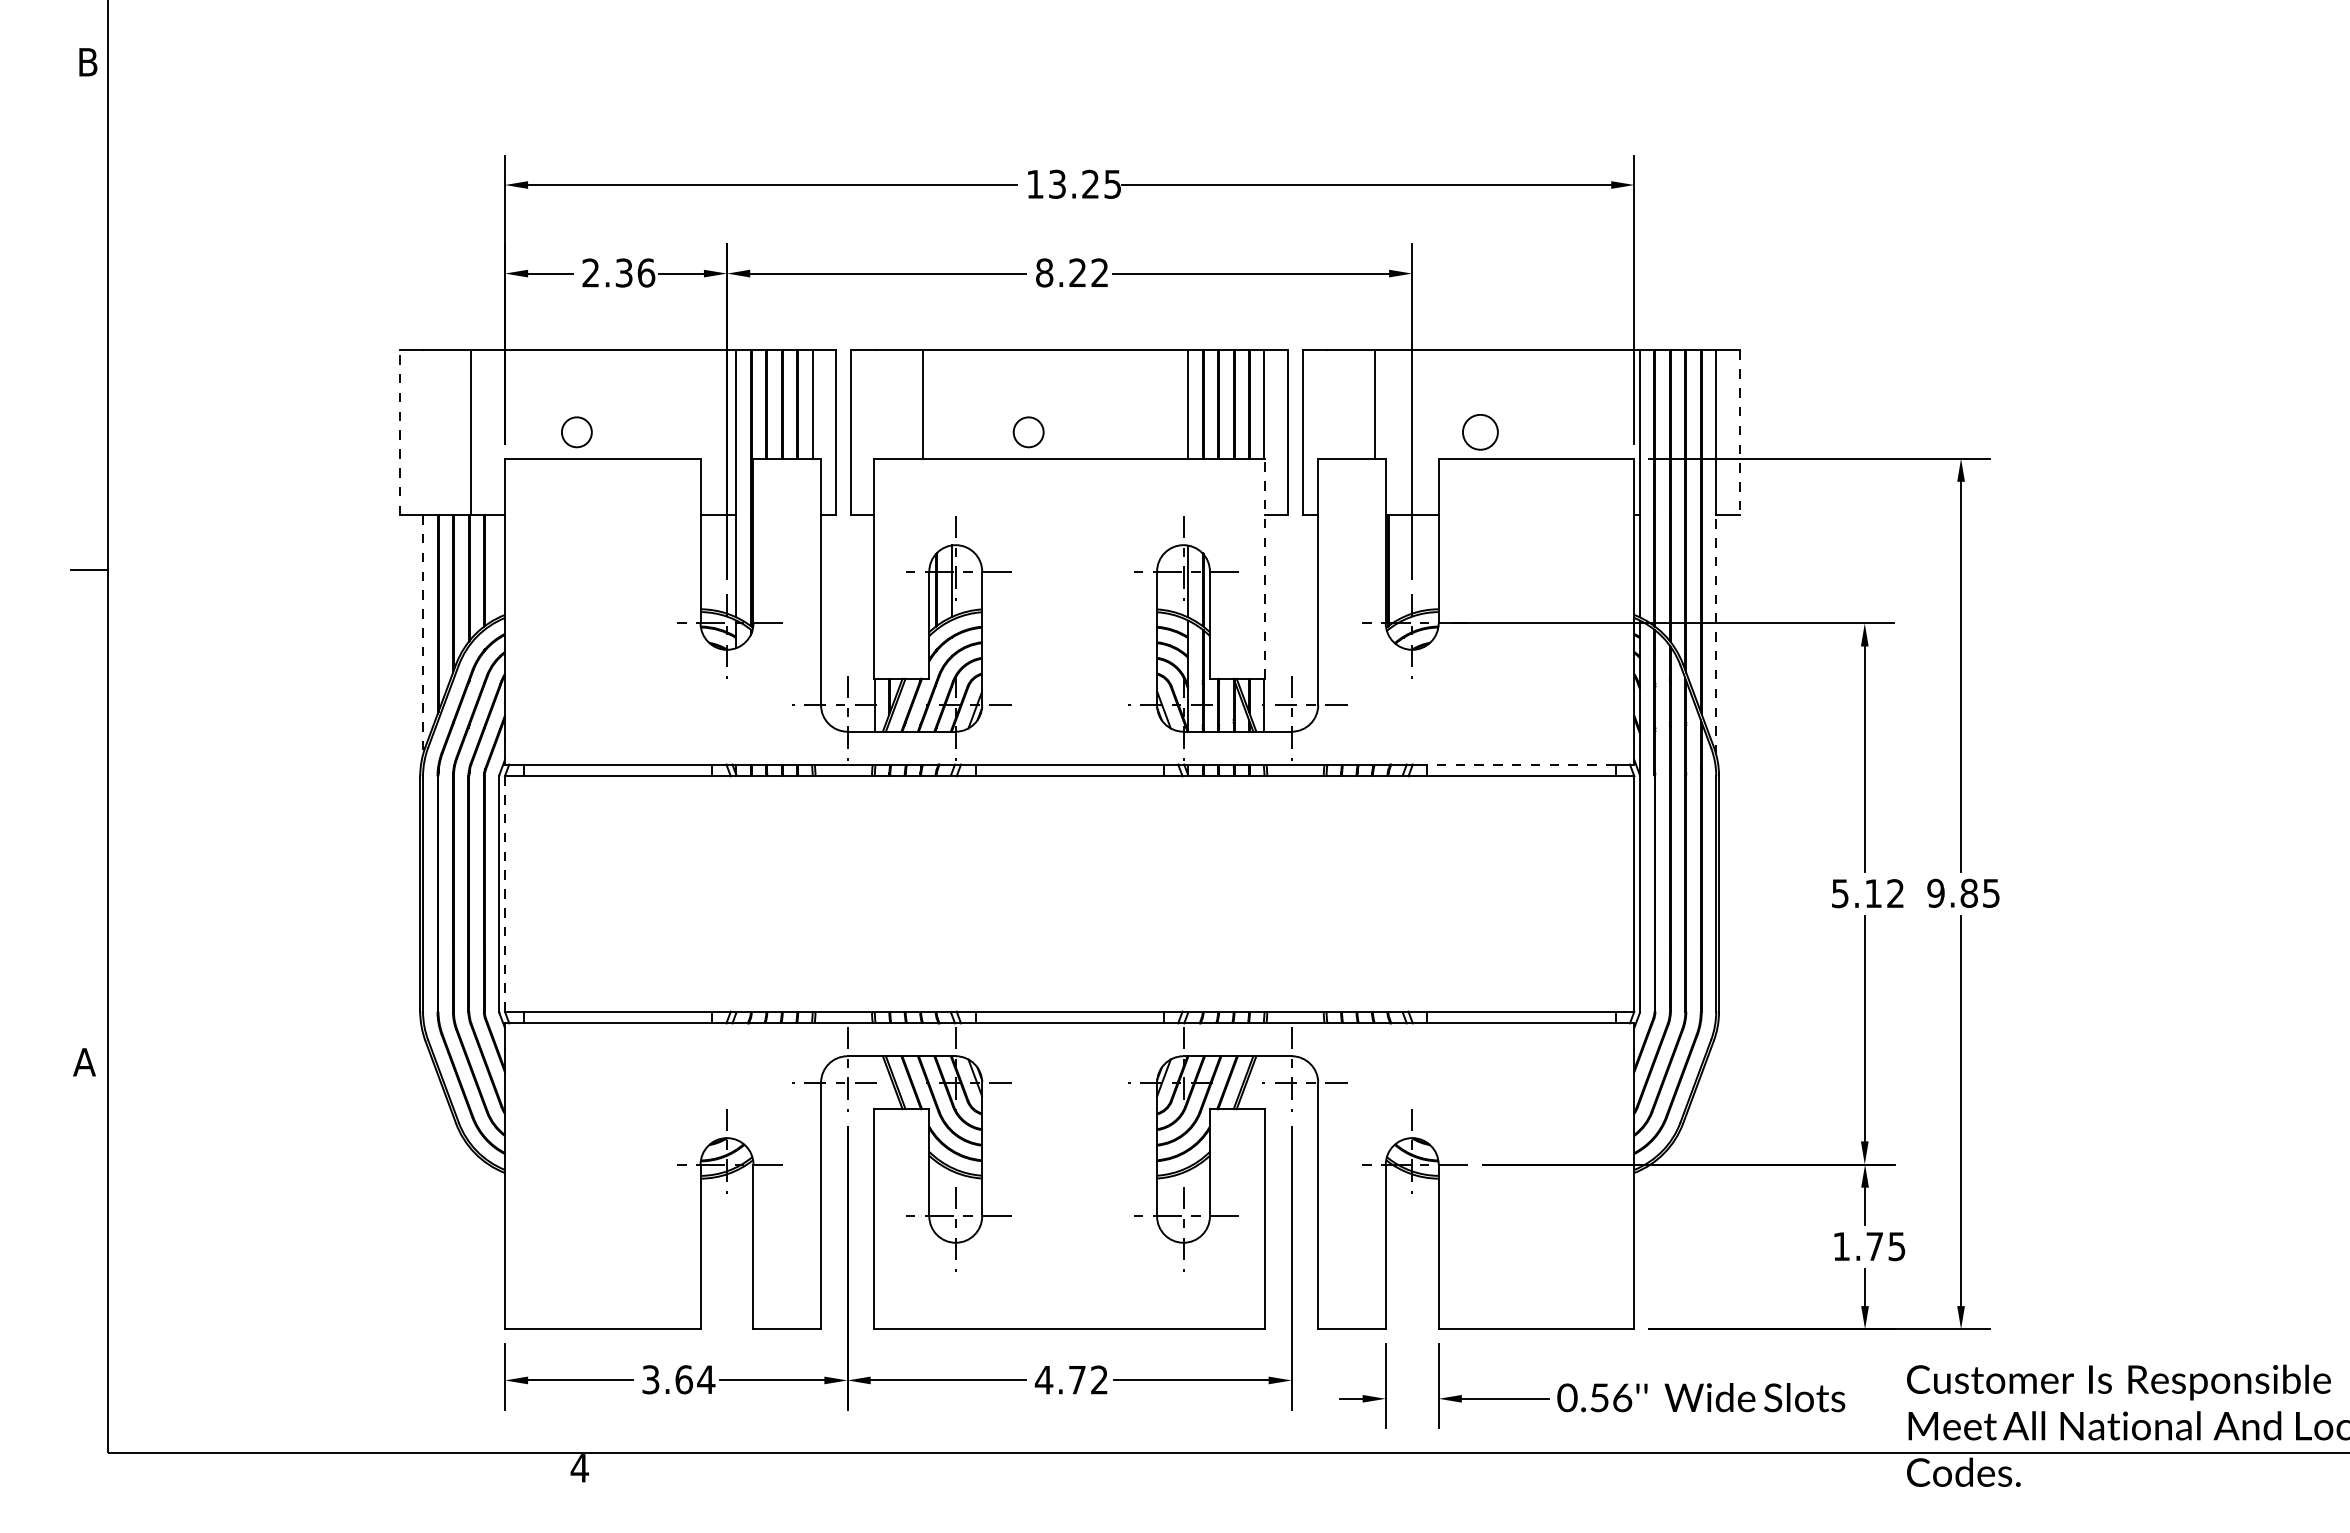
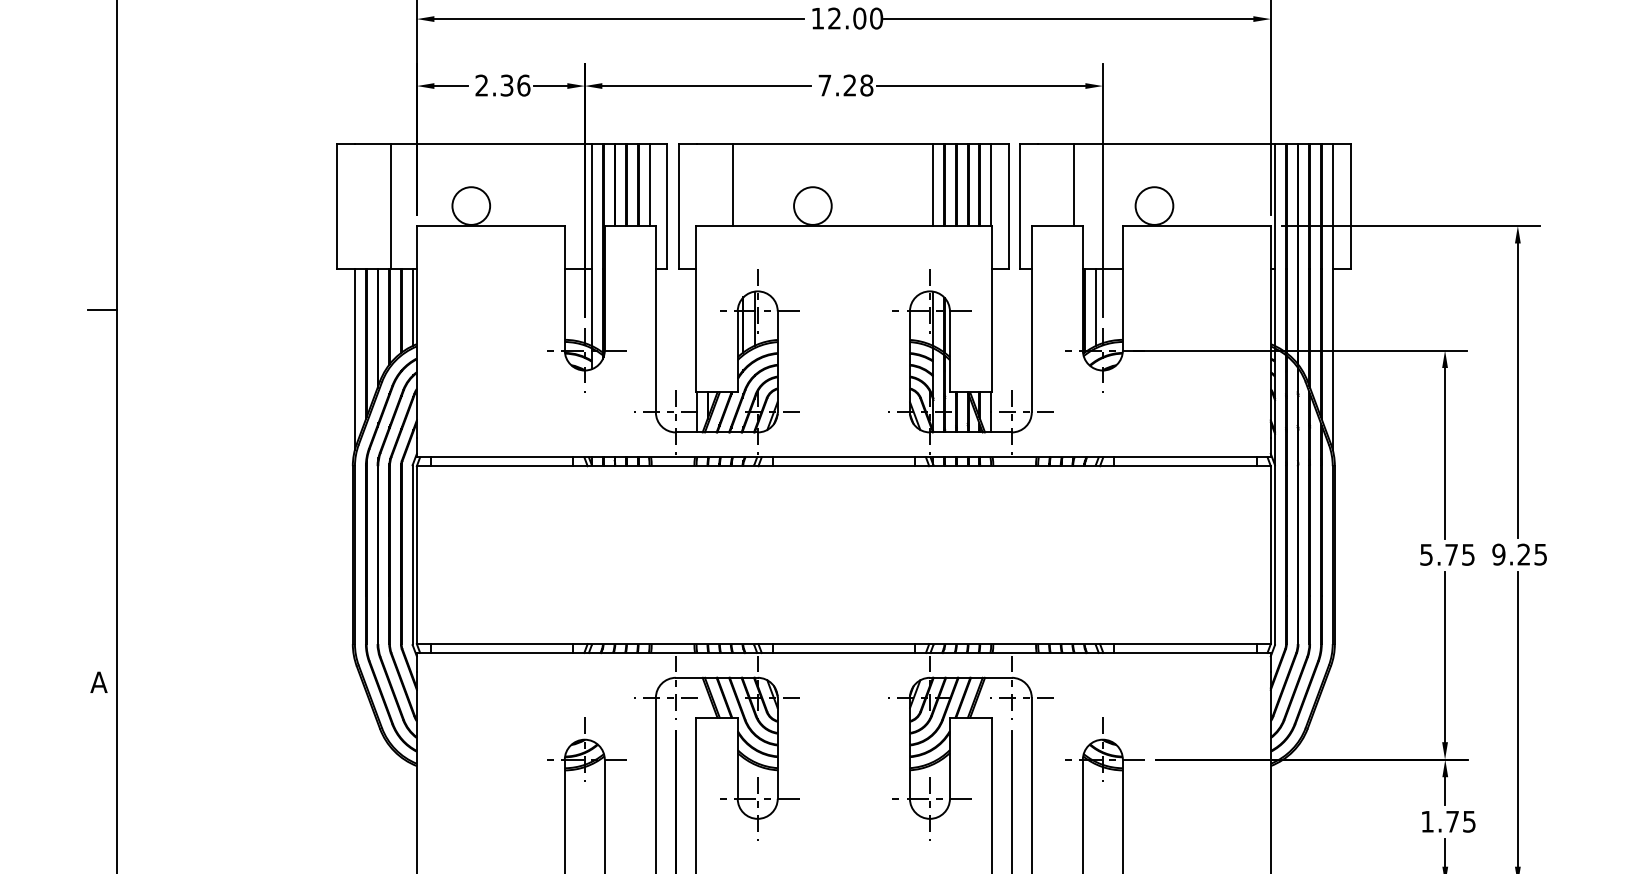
text: (1085, 183) -> (855, 17), 13.25 -> 12.00
text: (1072, 272) -> (846, 85), 8.22 -> 7.28
line: (399, 432) -> (337, 206), dashed -> solid
circle: (576, 432) -> (470, 206), size x1.67
circle: (1028, 432) -> (812, 206), size x1.67
circle: (1480, 432) -> (1154, 206), size x1.43
line: (1739, 433) -> (1350, 206), dashed -> solid
line: (500, 566) -> (413, 307), added
line: (1403, 566) -> (1096, 307), added
line: (1265, 568) -> (991, 309), dashed -> solid
line: (423, 634) -> (355, 358), dashed -> solid
line: (1716, 634) -> (1332, 358), dashed -> solid
line: (1520, 764) -> (1184, 457), dashed -> solid
text: (1968, 892) -> (1523, 554), 9.85 -> 9.25
line: (504, 893) -> (416, 554), dashed -> solid
text: (1884, 893) -> (1459, 554), 5.12 -> 5.75

